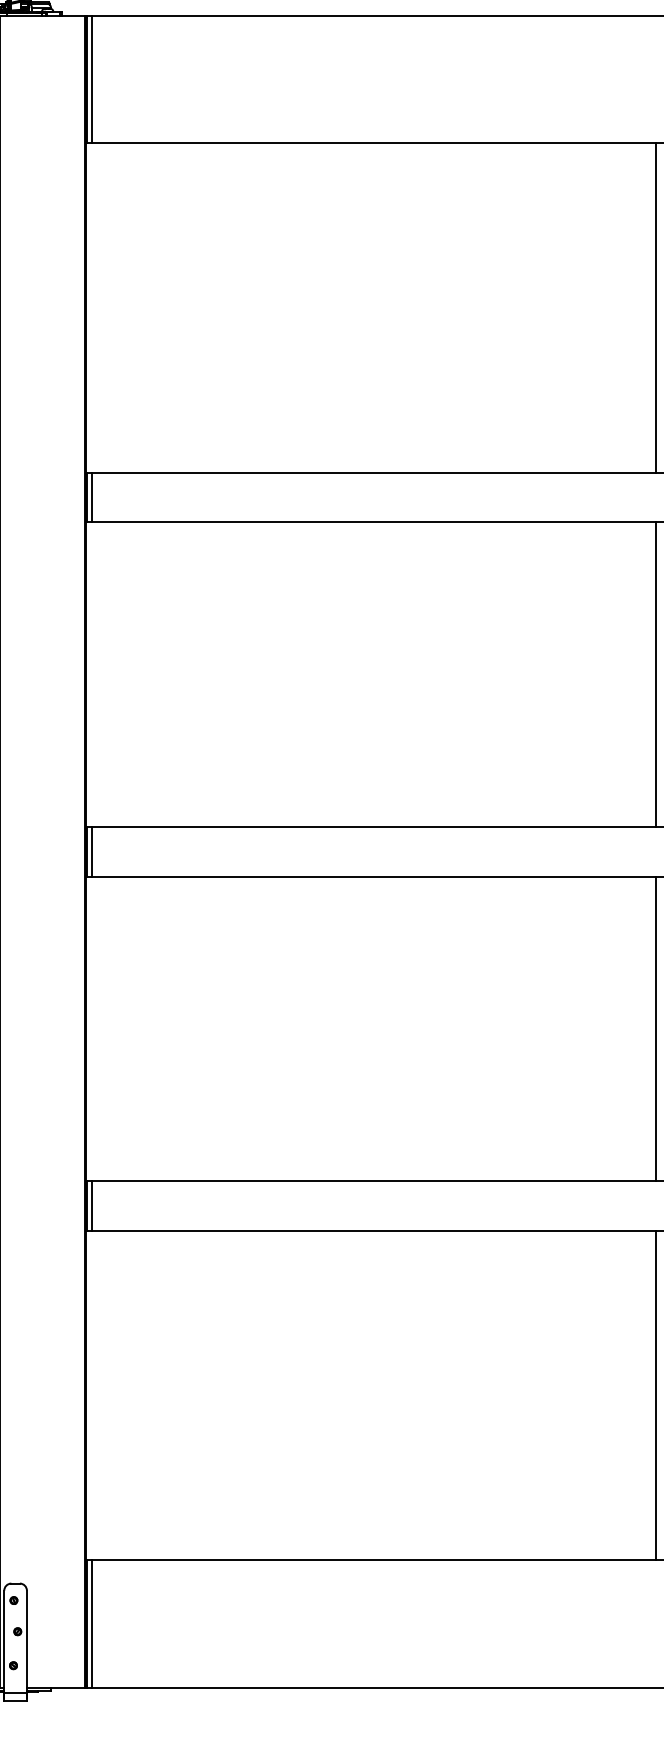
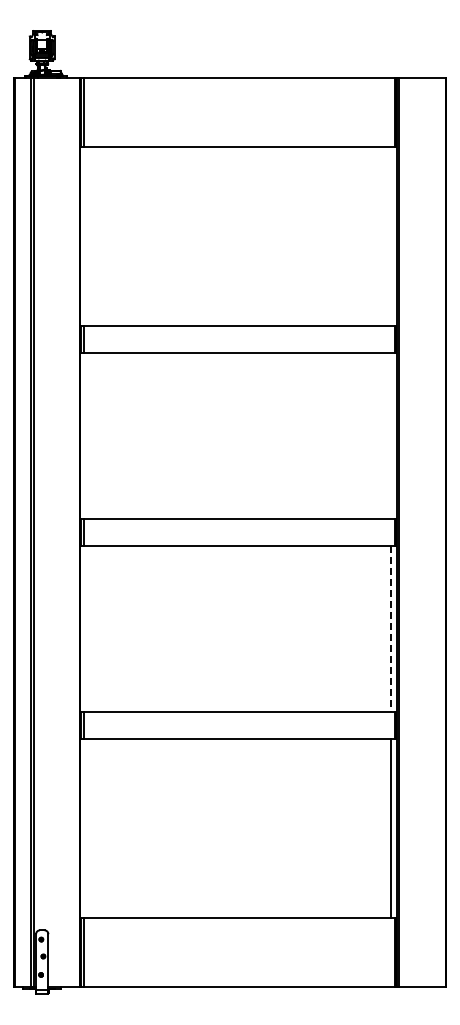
line: (656, 307) -> (390, 236), removed
line: (656, 673) -> (390, 435), removed
line: (656, 1028) -> (390, 628), solid -> dashed

